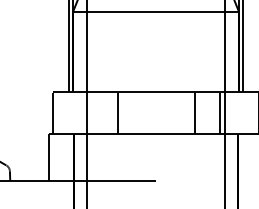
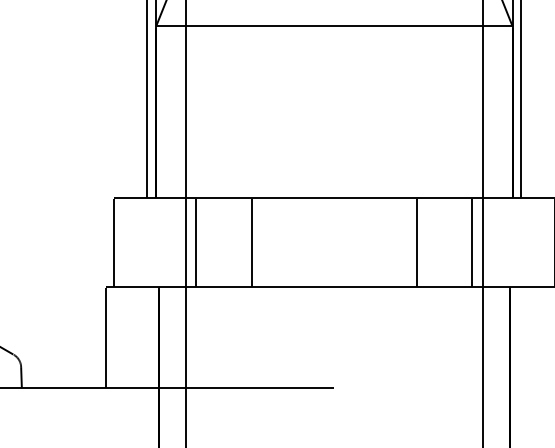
line: (91, 113) -> (196, 243), added

